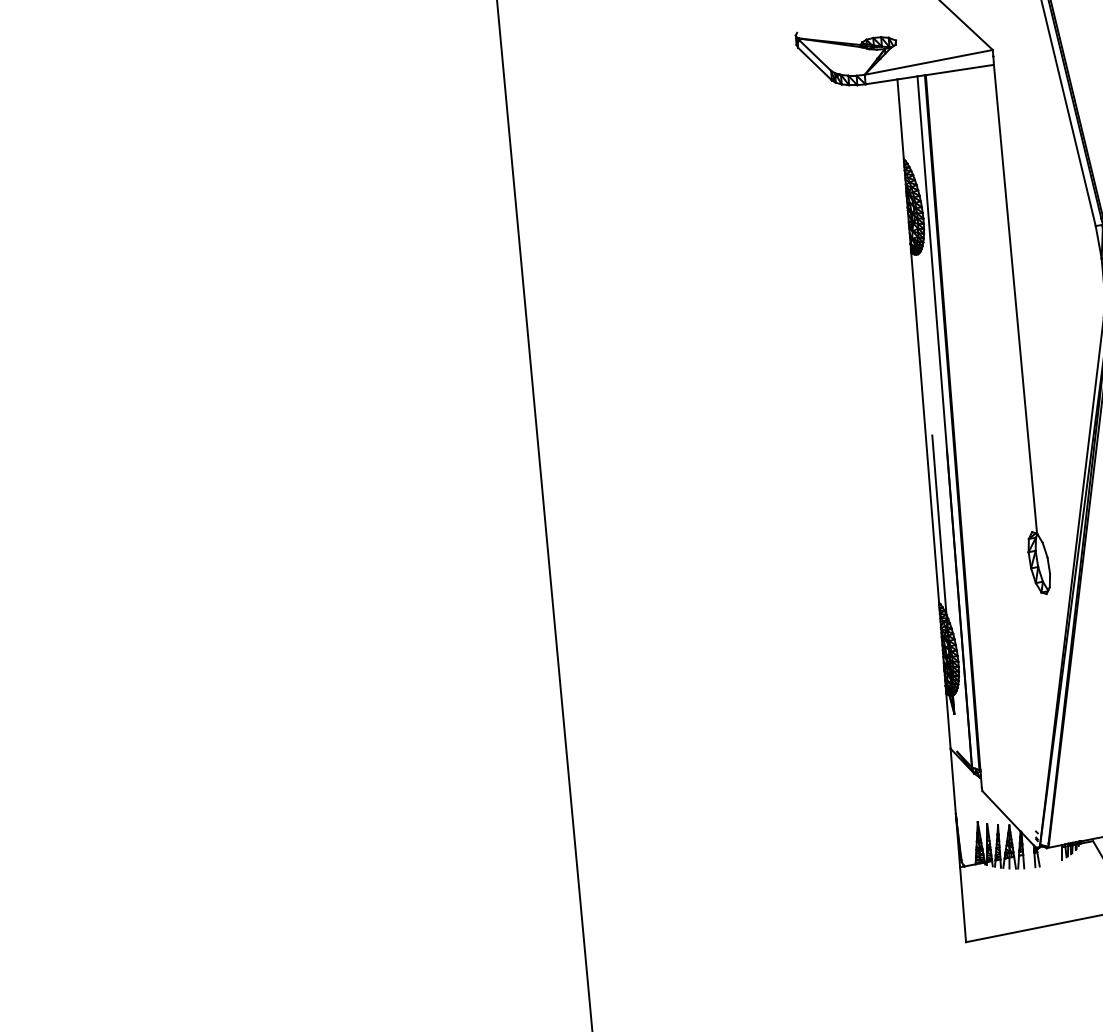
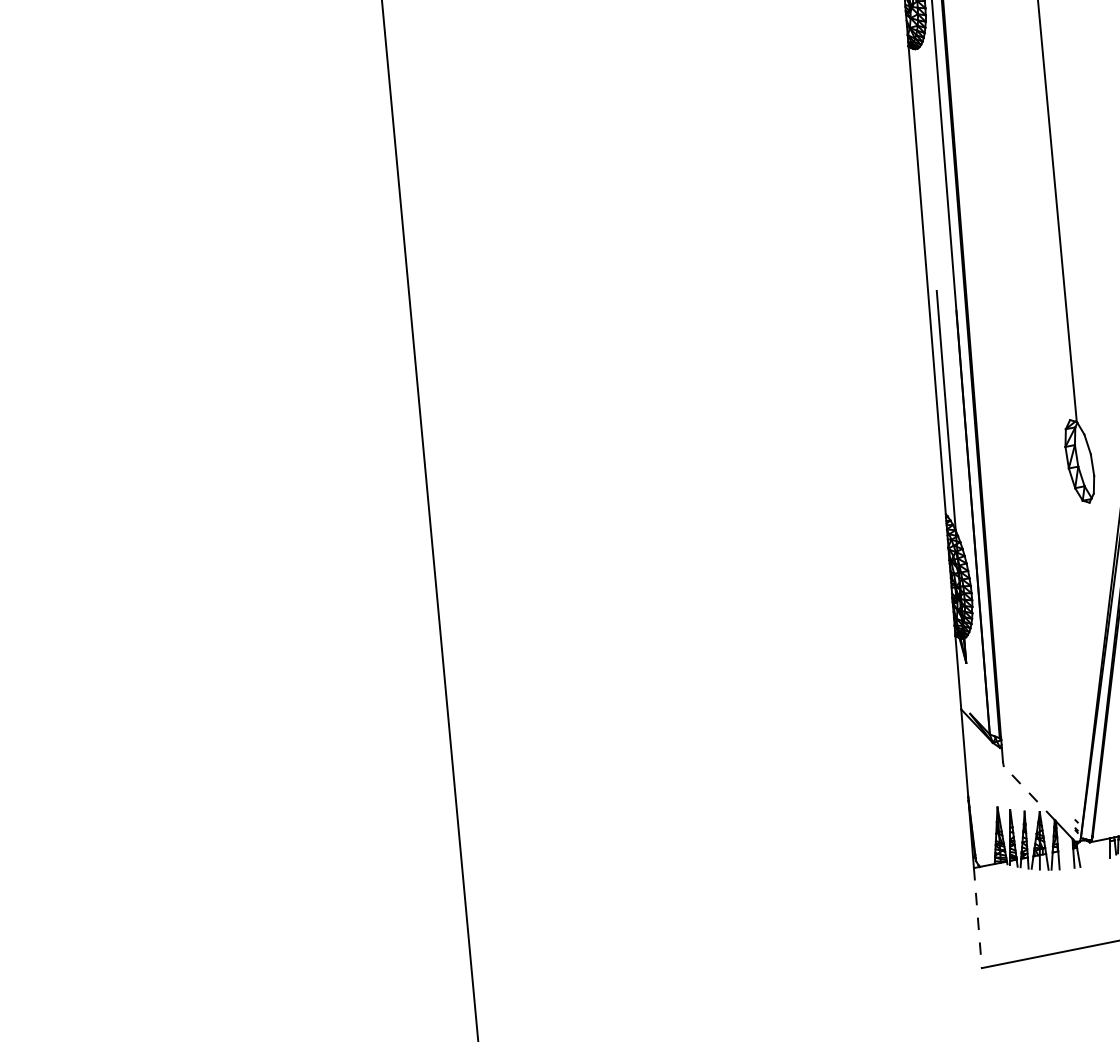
line: (1001, 811) -> (1029, 793), solid -> dashed
line: (963, 904) -> (978, 917), solid -> dashed

